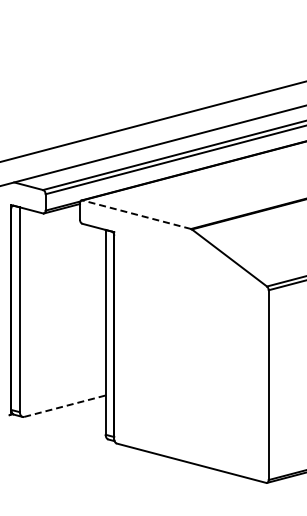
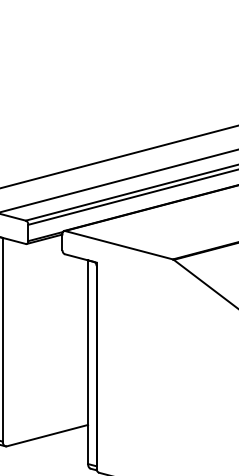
line: (136, 214) -> (118, 244), dashed -> solid
line: (65, 406) -> (48, 435), dashed -> solid

